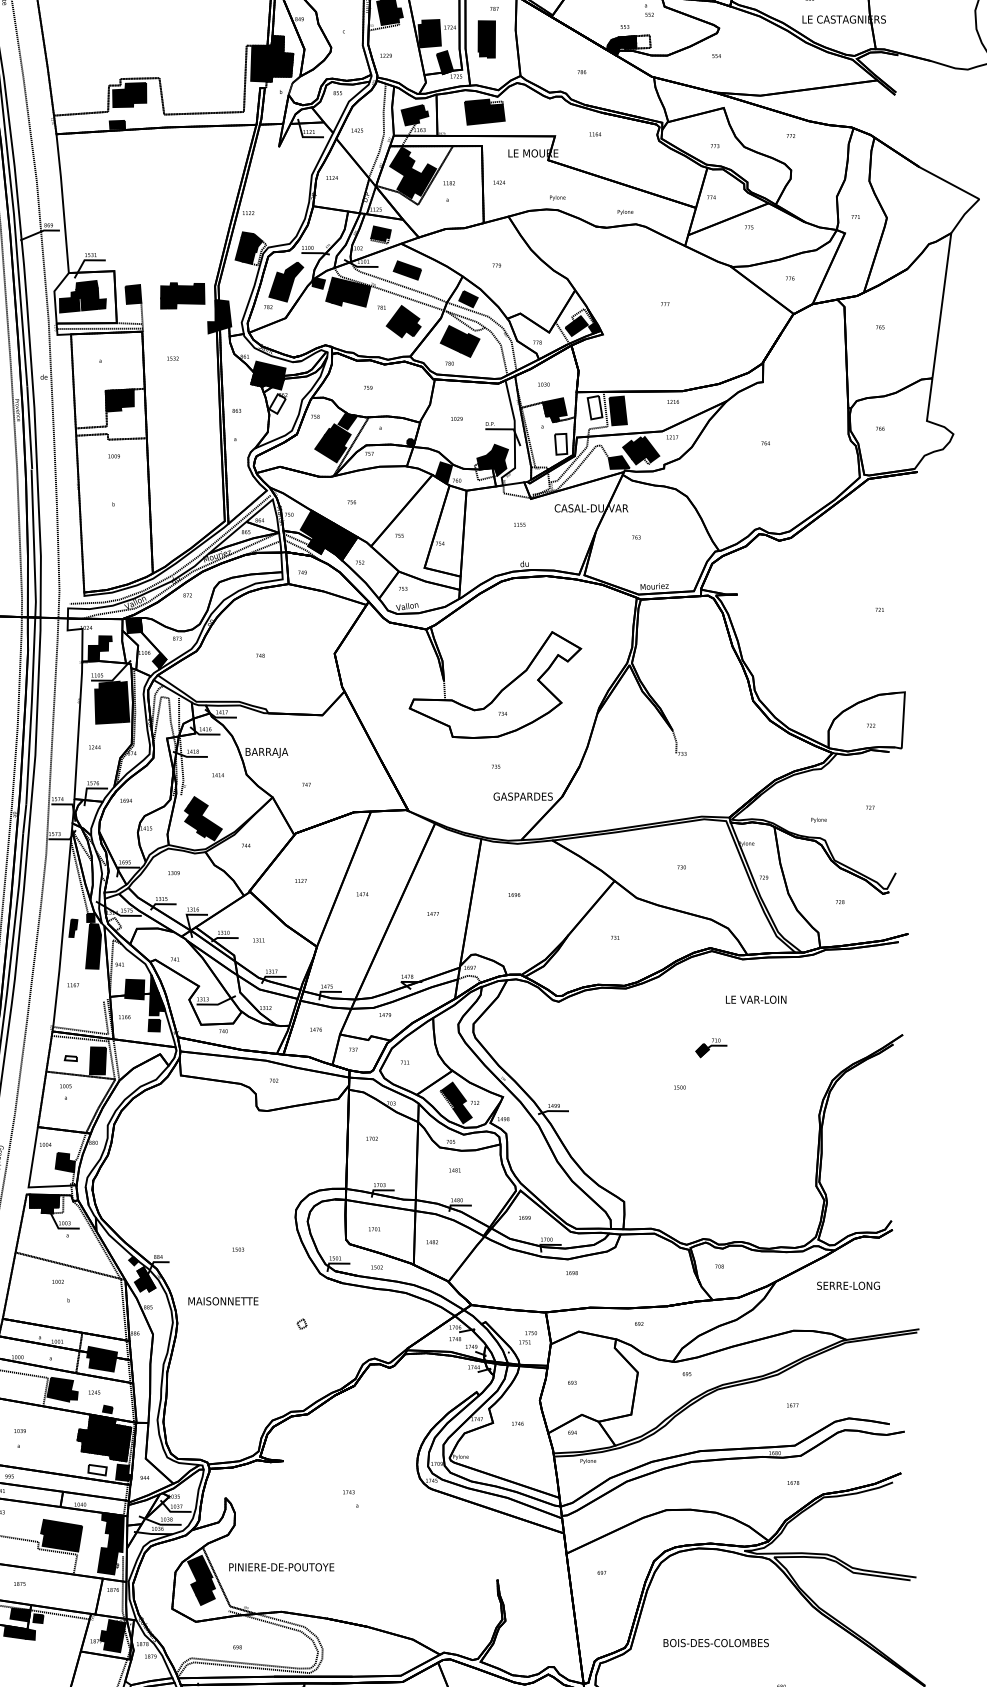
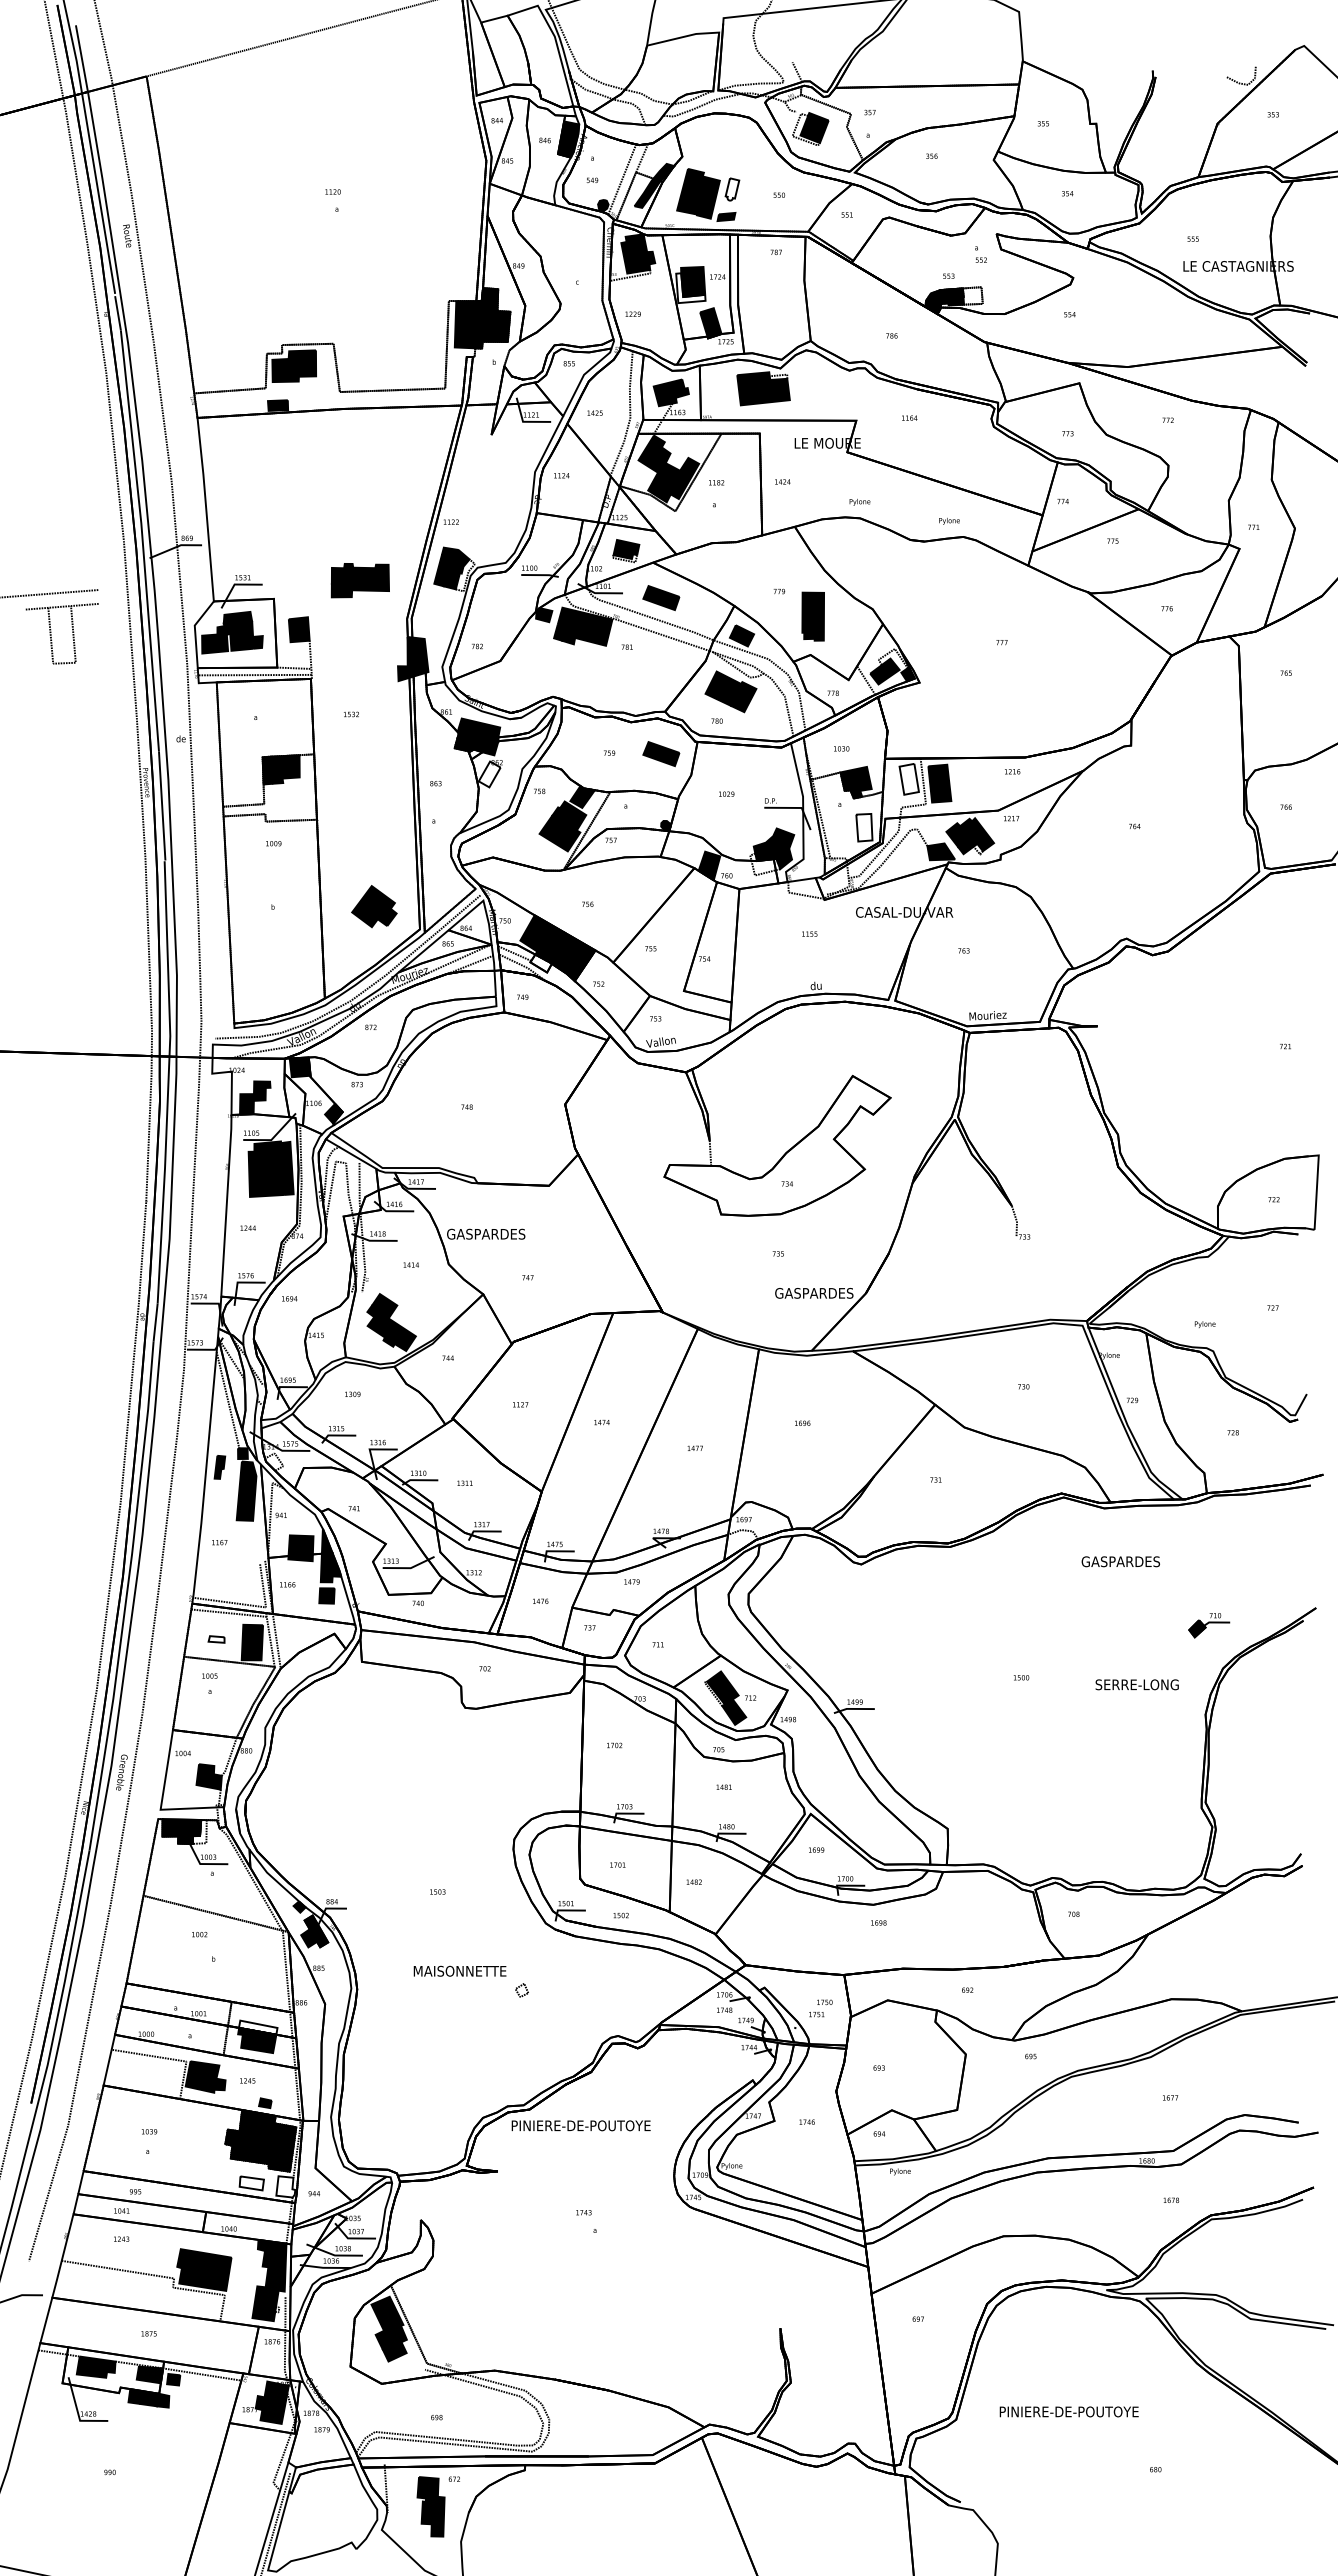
fill: (429, 36) -> (690, 288), removed
part: (486, 39) -> (812, 616), moved
part: (286, 281) -> (501, 612), removed
part: (182, 295) -> (359, 580), moved
part: (403, 321) -> (374, 906), moved
part: (407, 388) -> (661, 754), added
fill: (316, 547) -> (540, 963), removed
text: (275, 752) -> (486, 1235), BARRAJA -> GASPARDES
text: (755, 999) -> (1121, 1561), LE VAR-LOIN -> GASPARDES
part: (711, 1047) -> (1209, 1625), moved
text: (847, 1285) -> (1136, 1684), moved
text: (222, 1300) -> (459, 1970), moved
fill: (101, 1352) -> (257, 2027), removed
fill: (123, 1472) -> (285, 2186), removed
text: (281, 1567) -> (580, 2125), moved
text: (717, 1642) -> (1070, 2411), BOIS-DES-COLOMBES -> PINIERE-DE-POUTOYE

